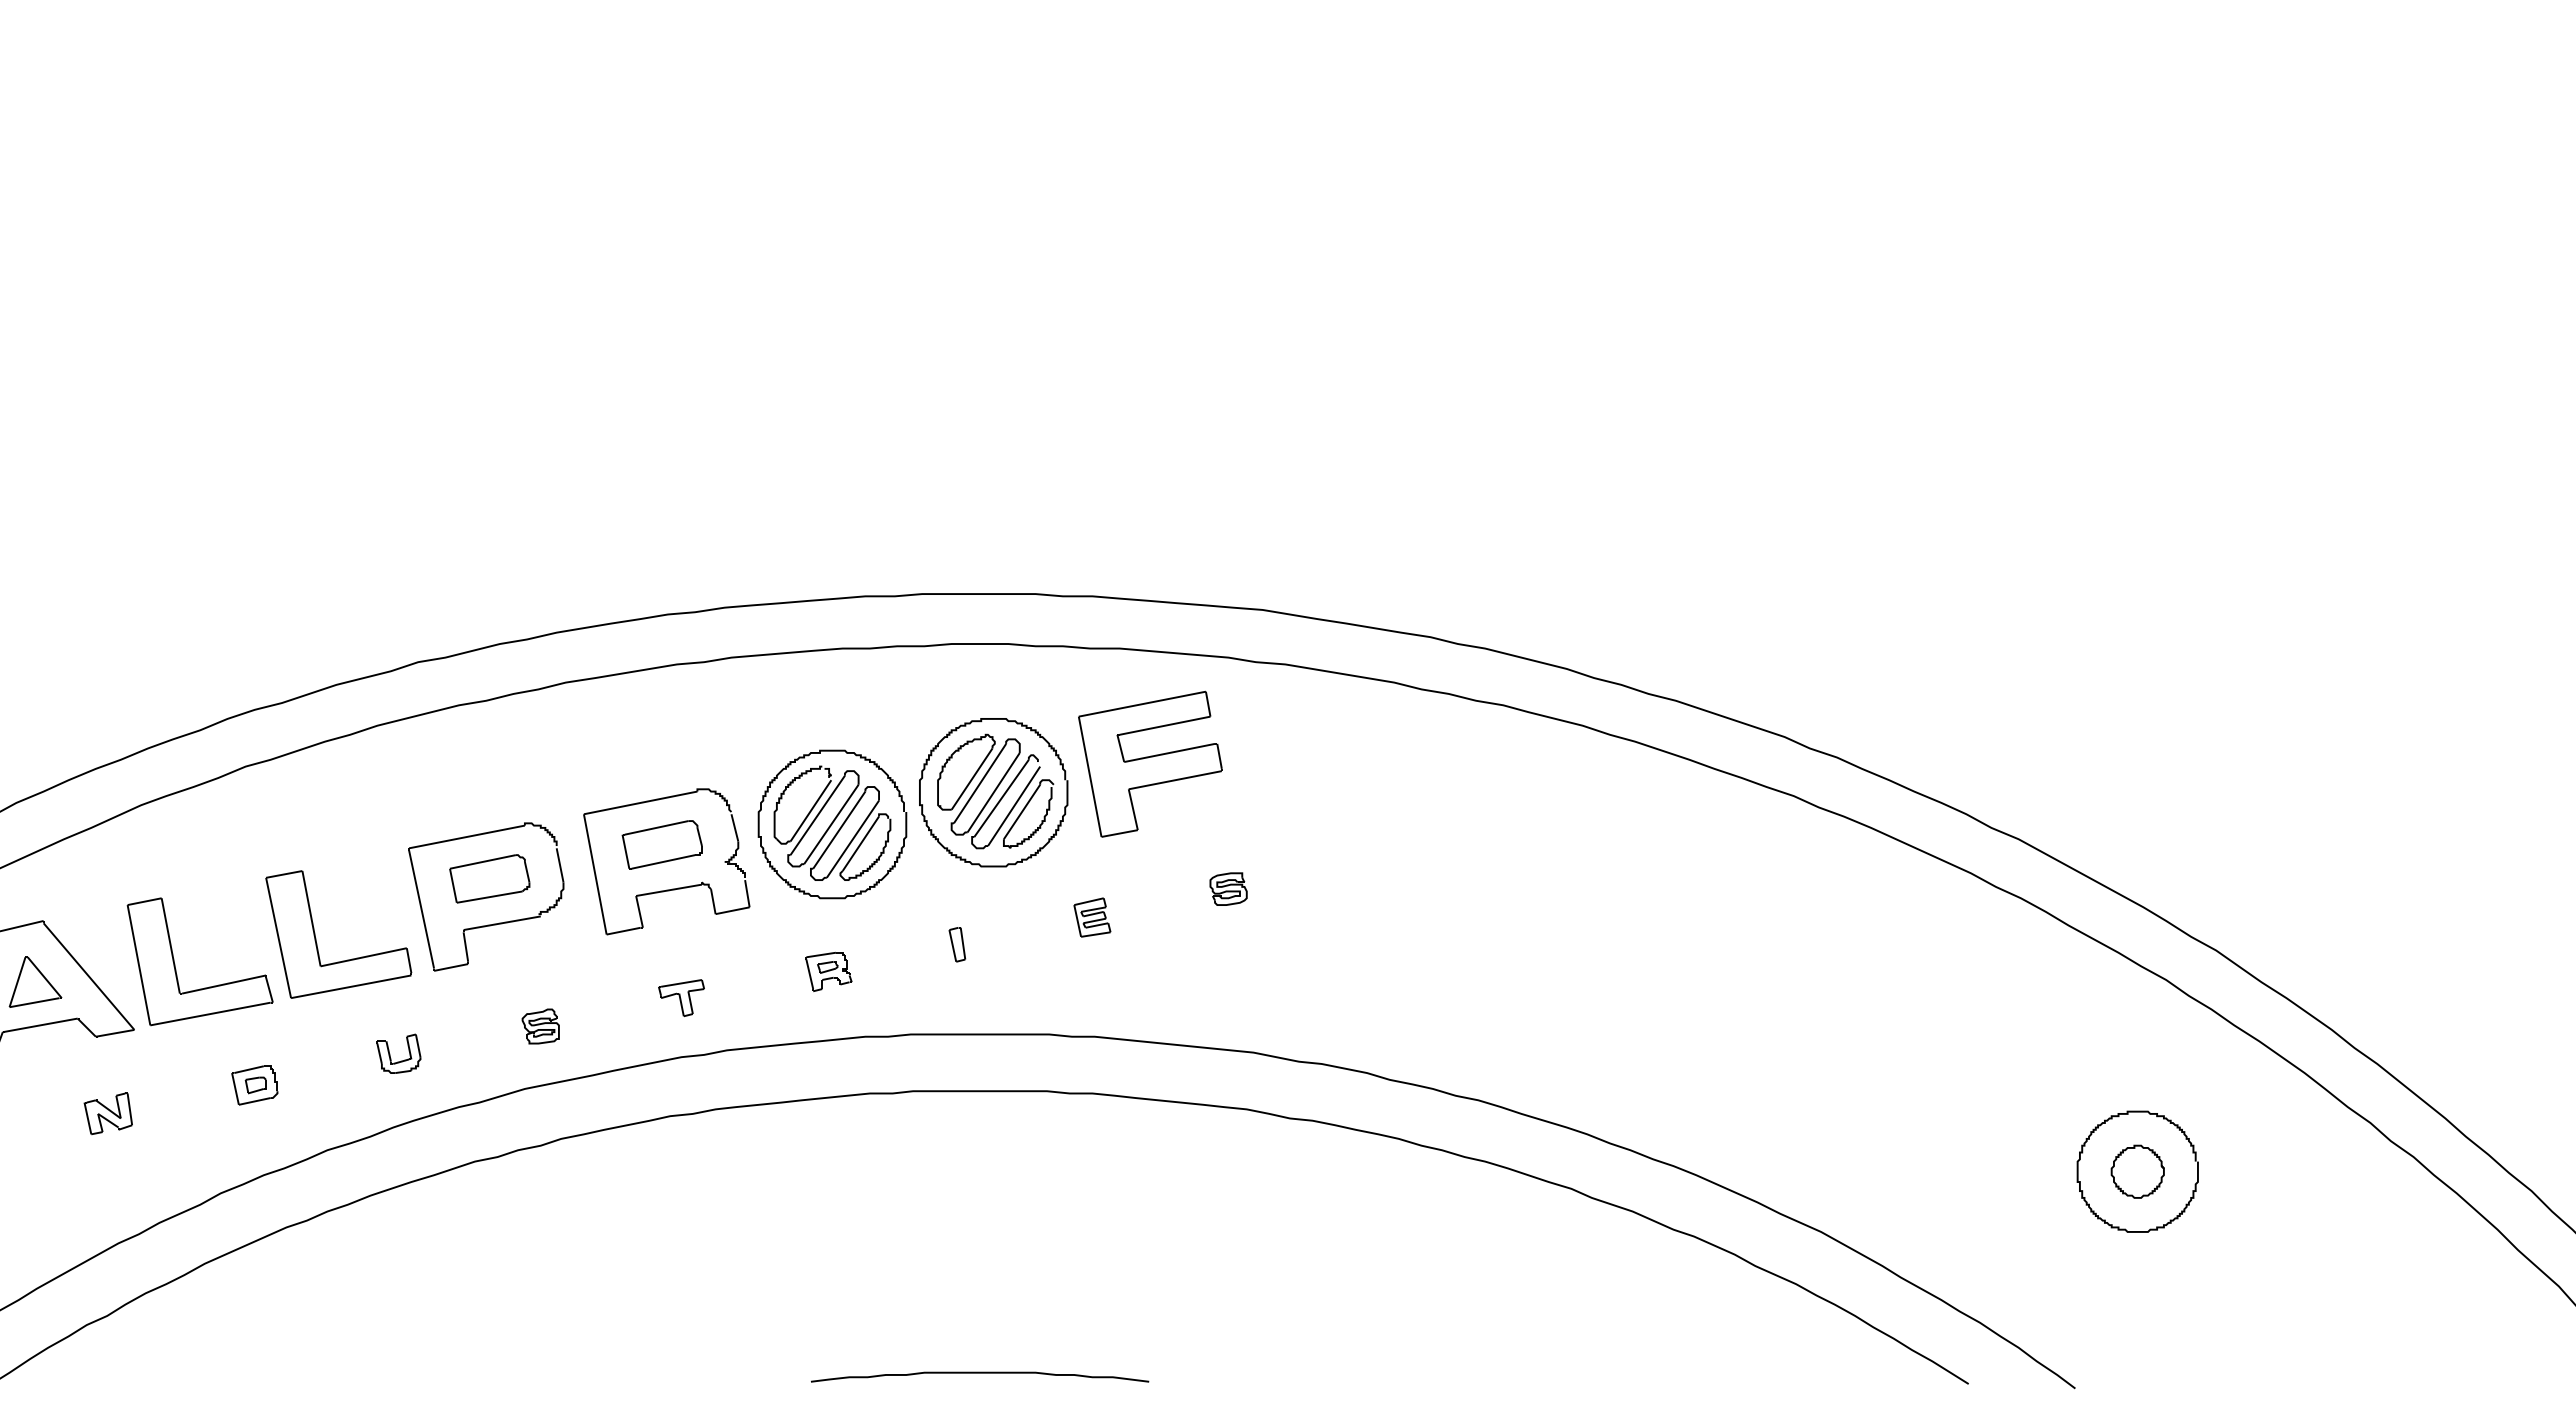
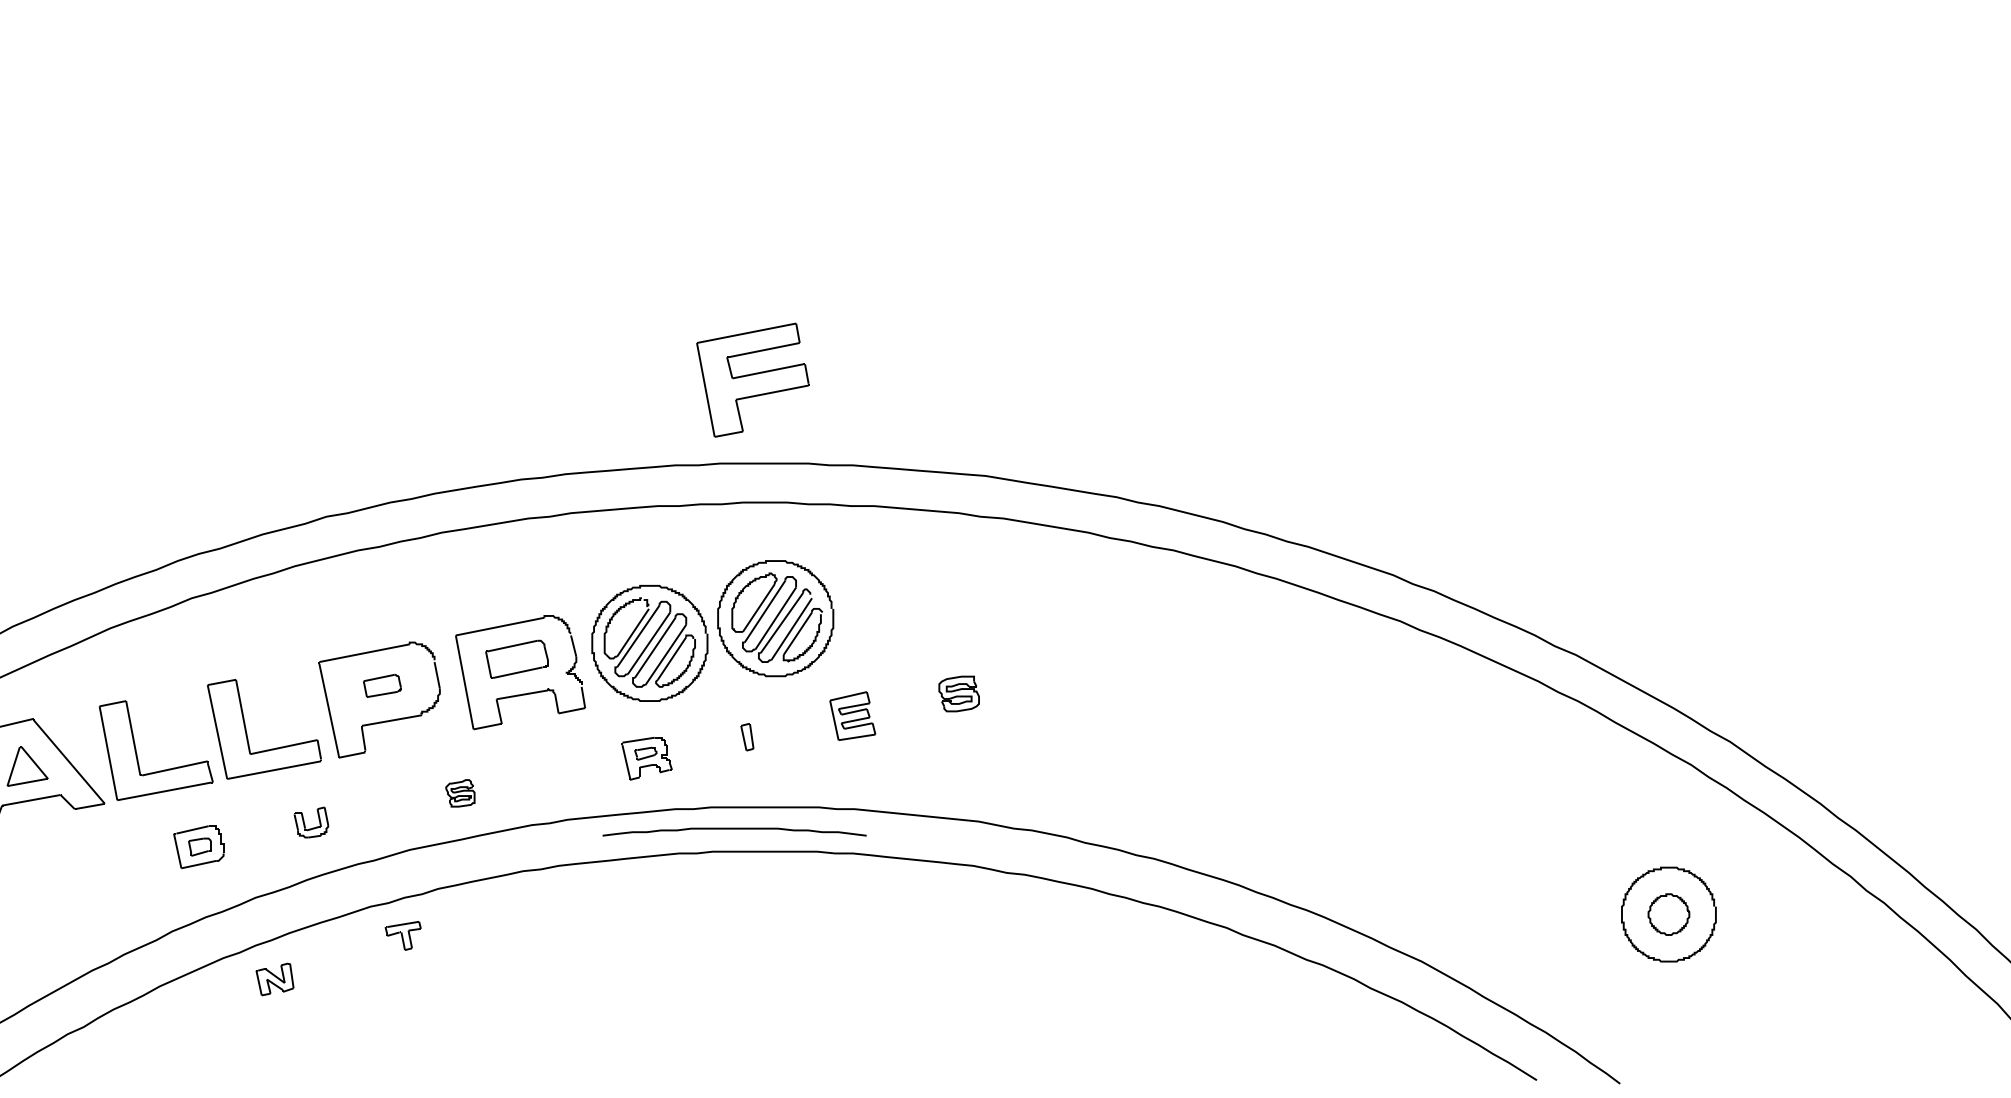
part: (1150, 763) -> (752, 379), moved
part: (489, 878) -> (382, 685), size x0.6
part: (1228, 888) -> (959, 693), size x1.4
part: (1092, 917) -> (852, 716), size x1.6
part: (828, 971) -> (646, 758), size x1.4
part: (681, 997) -> (403, 935), moved
part: (540, 1026) -> (460, 793), moved
part: (254, 1085) -> (198, 847), size x1.4
part: (107, 1113) -> (274, 979), moved
curve: (980, 1373) -> (734, 829), moved

